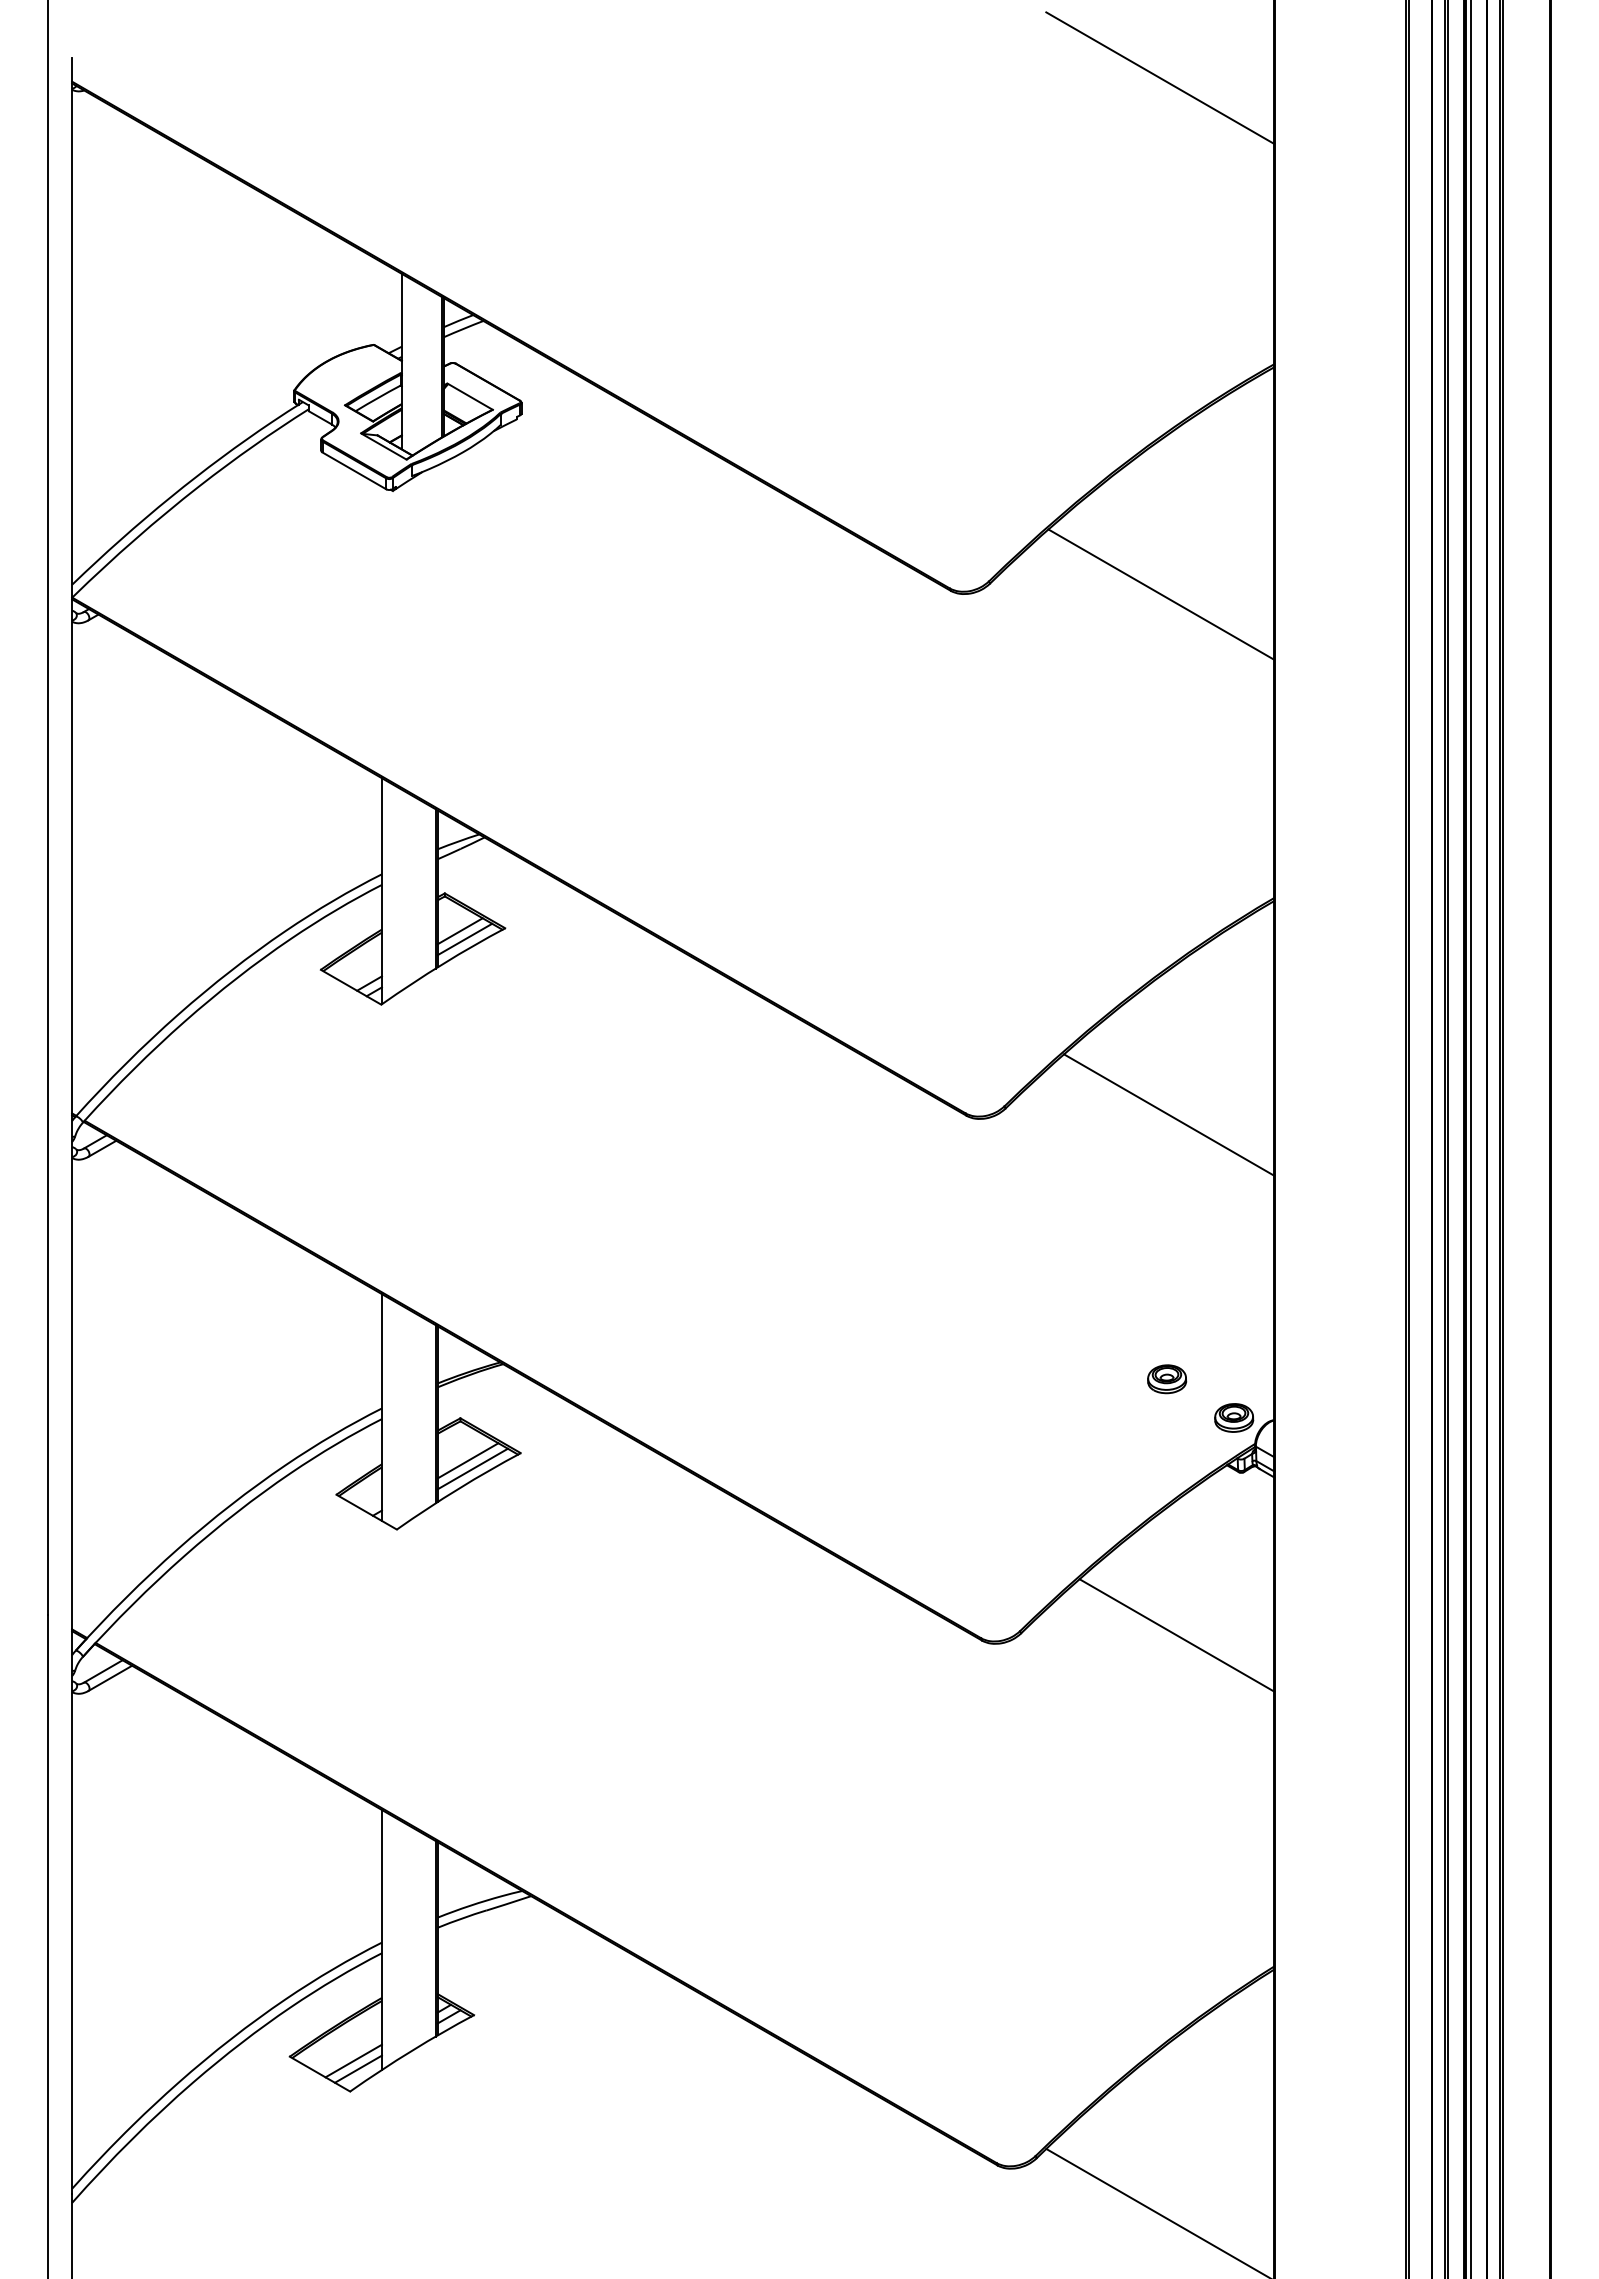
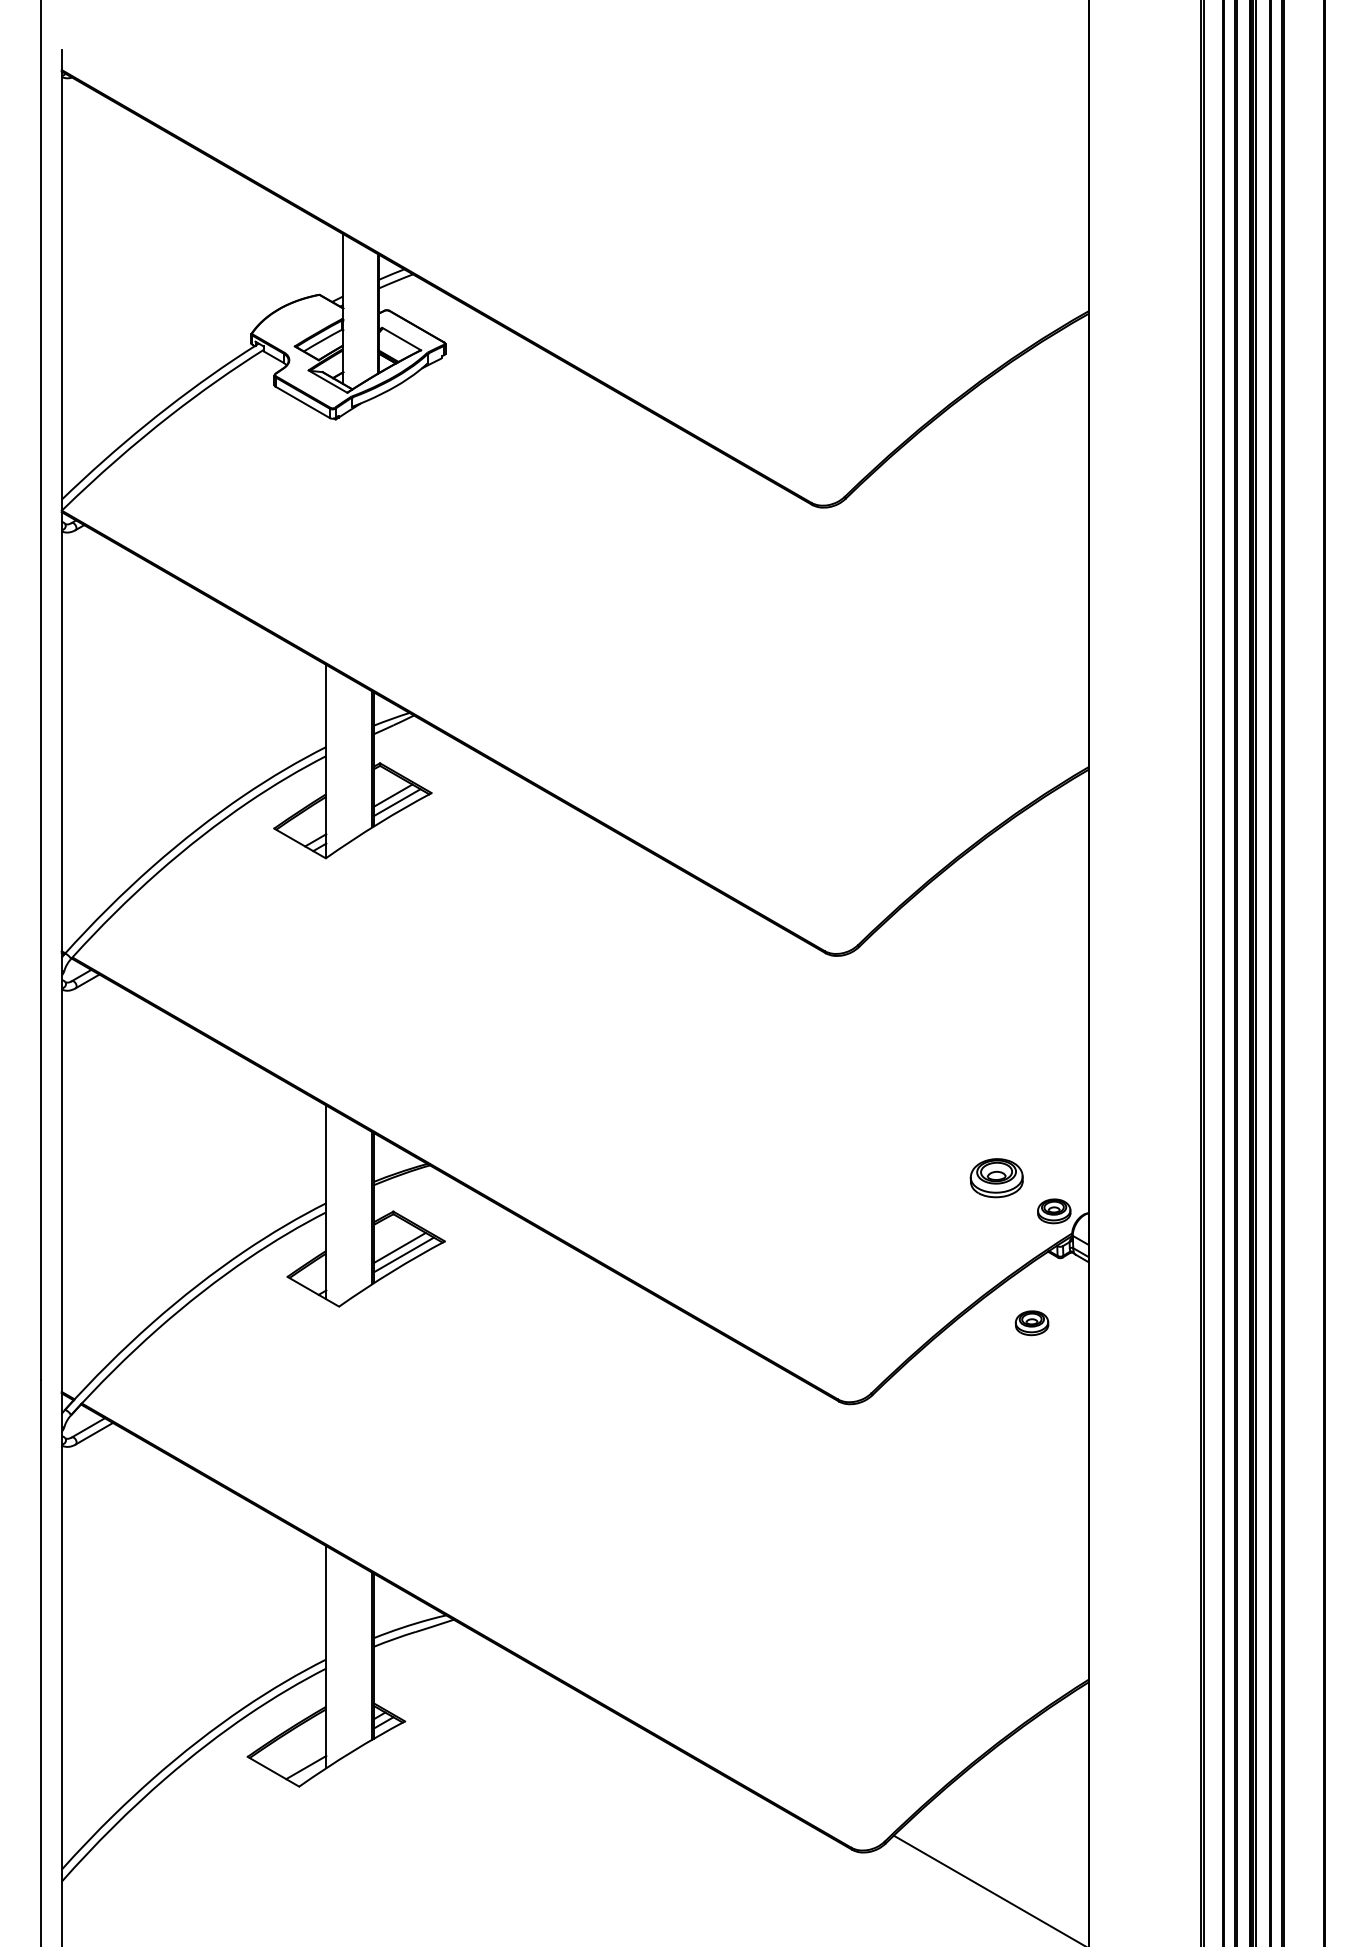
line: (1160, 77) -> (991, 66), removed
line: (1161, 594) -> (992, 508), removed
line: (1169, 1114) -> (999, 952), removed
part: (1167, 1379) -> (997, 1178), size x1.6
part: (1208, 1548) -> (1032, 1322), added
line: (1176, 1635) -> (1004, 1397), removed
line: (353, 2060) -> (302, 1760), removed

